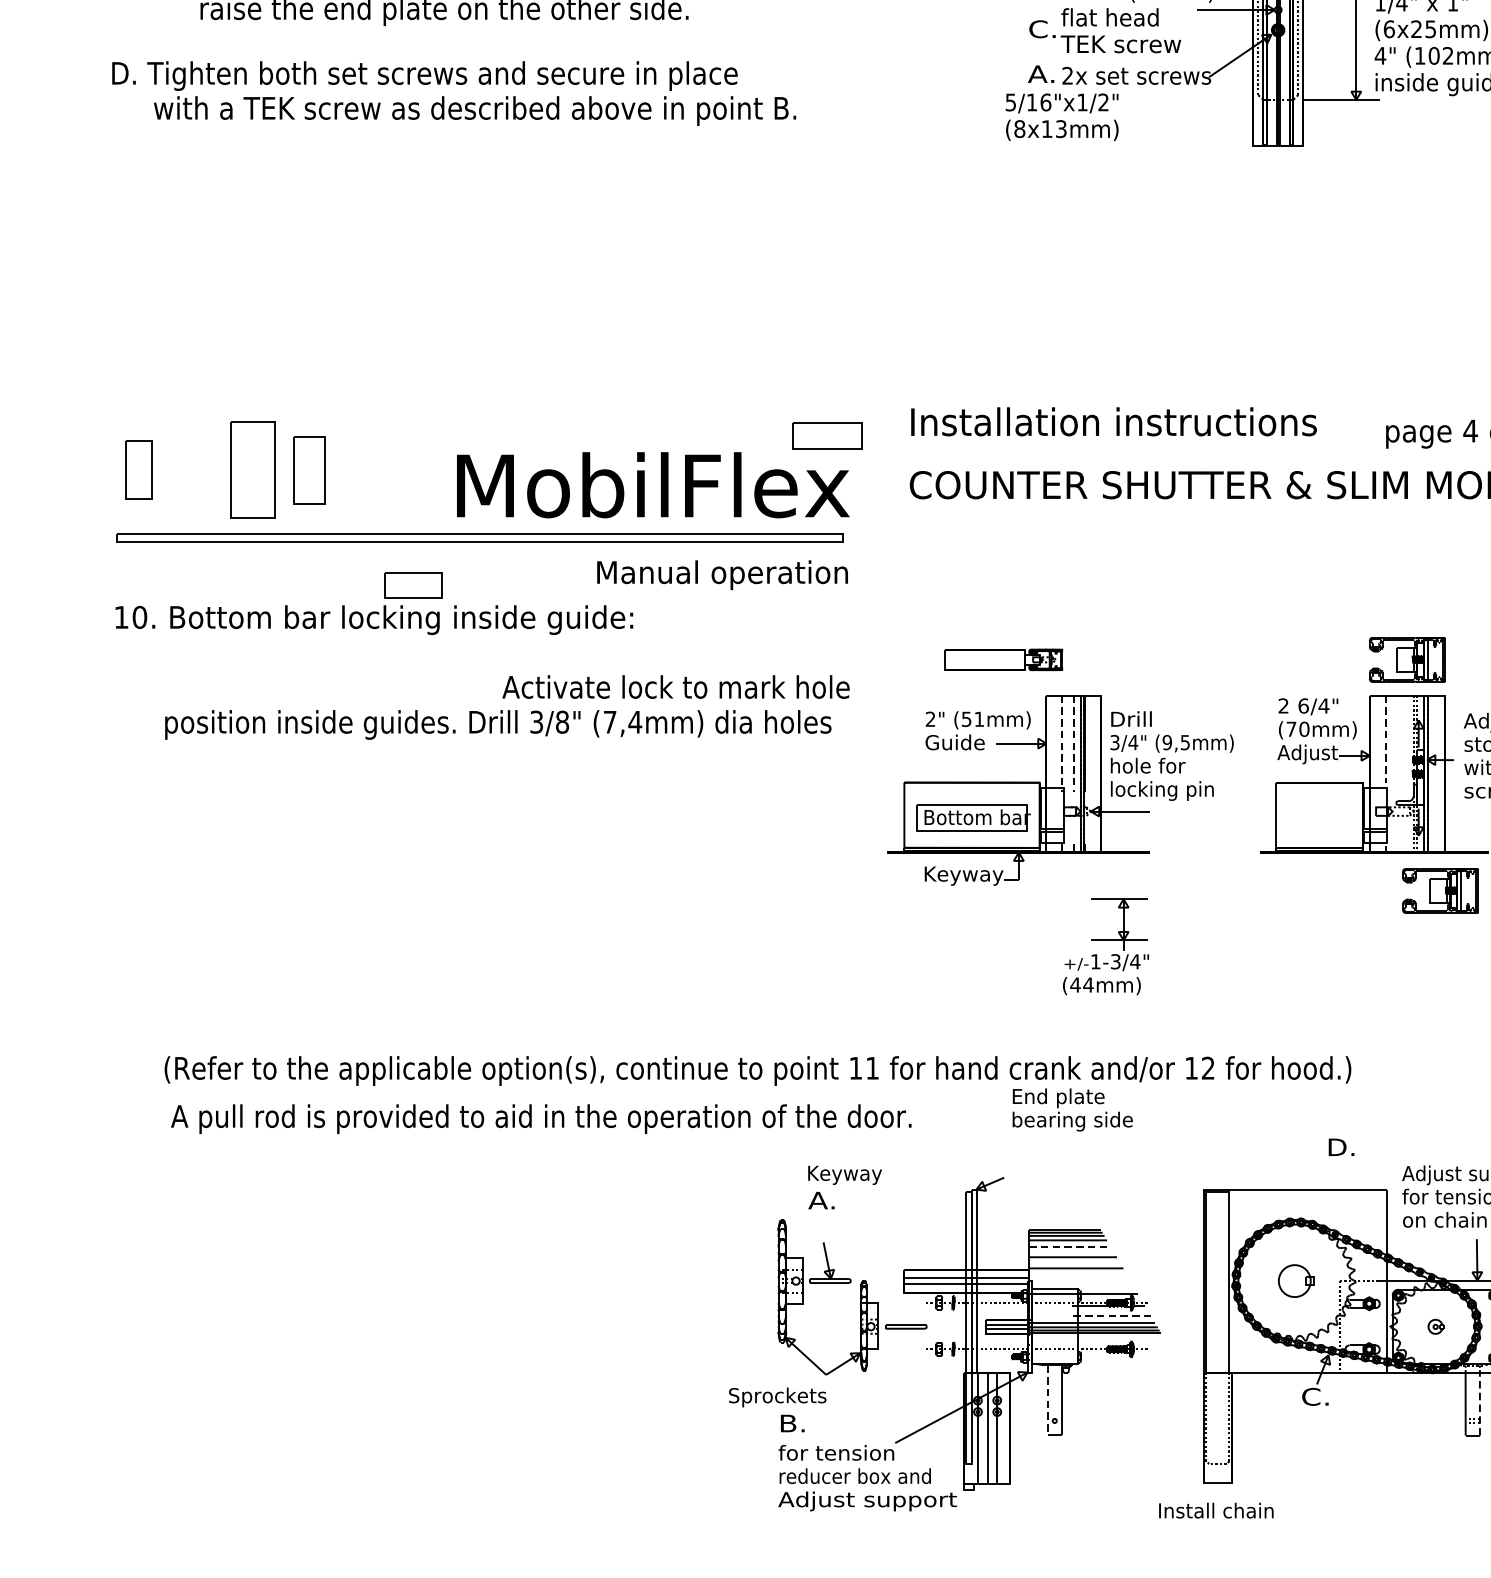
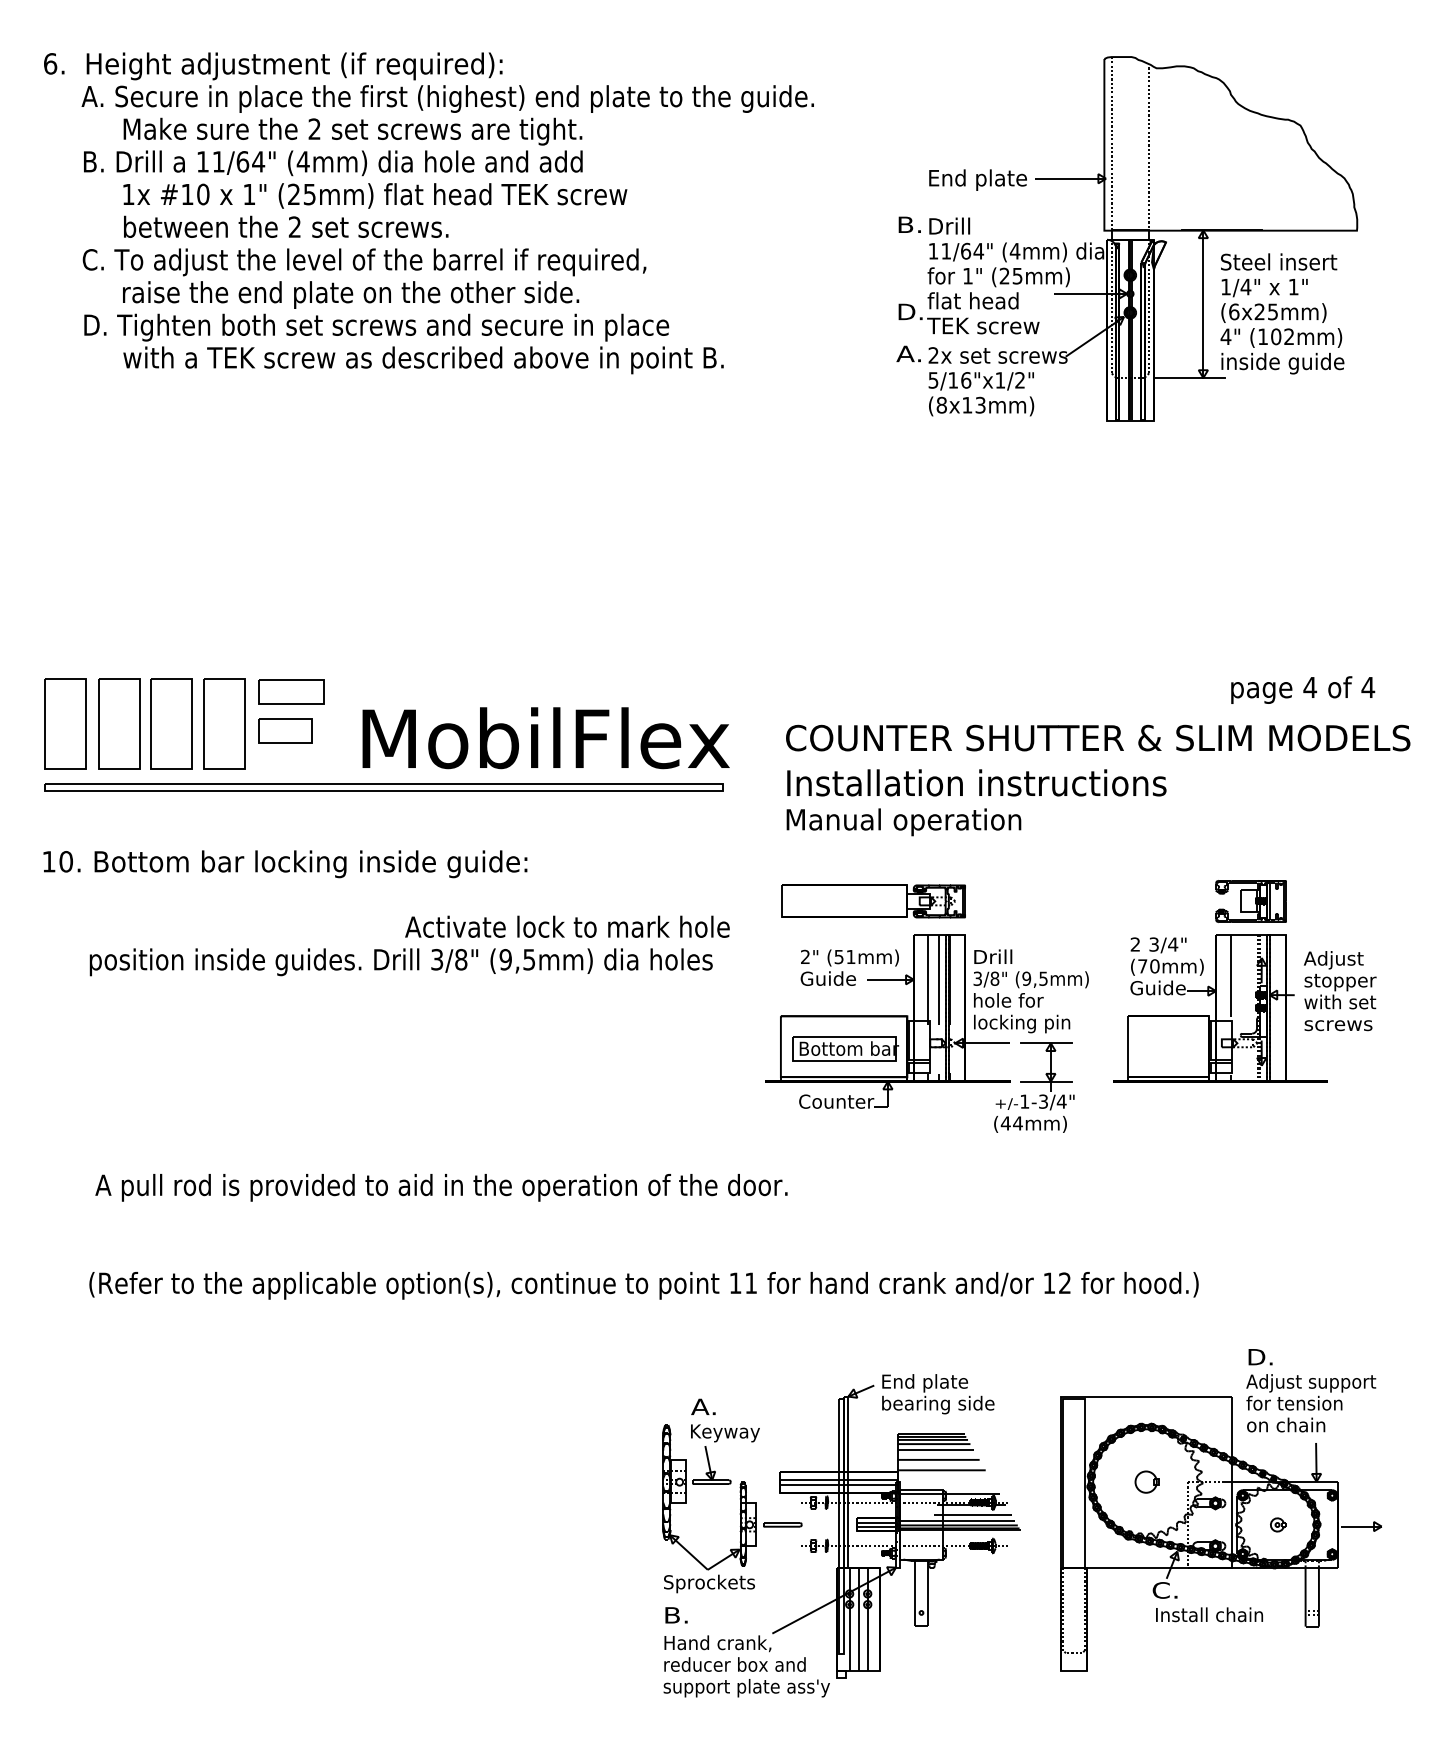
text: (1041, 28) -> (909, 311), C. -> D.
text: (453, 92) -> (403, 343), moved
text: (1062, 117) -> (981, 394), moved
text: (1113, 421) -> (976, 782), moved
part: (828, 435) -> (291, 691), moved
part: (139, 469) -> (65, 723), size x1.67
part: (196, 469) -> (119, 723), added
part: (309, 469) -> (224, 723), size x1.43
text: (722, 575) -> (903, 822), moved
part: (414, 585) -> (285, 730), moved
part: (1003, 659) -> (873, 901), size x1.67
text: (1304, 705) -> (1154, 944), 6/4" -> 3/4"
text: (622, 721) -> (517, 959), (7,4mm) -> (9,5mm)
line: (1386, 740) -> (1231, 976), dashed -> solid
text: (1132, 742) -> (994, 978), 3/4" -> 3/8"
line: (1062, 743) -> (928, 979), dashed -> solid
line: (1074, 743) -> (939, 979), dashed -> solid
text: (1307, 754) -> (1157, 989), Adjust -> Guide
text: (963, 876) -> (836, 1103), Keyway -> Counter
part: (1439, 890) -> (1281, 1117), removed
part: (1106, 946) -> (1034, 1087), moved
text: (1072, 1110) -> (938, 1394), moved
text: (541, 1118) -> (441, 1187), moved
text: (1341, 1147) -> (1260, 1357), moved
text: (845, 1175) -> (725, 1433), moved
line: (1070, 1247) -> (936, 1450), dashed -> solid
part: (1295, 1280) -> (1146, 1481), size x0.71
line: (1110, 1316) -> (973, 1515), dashed -> solid
text: (777, 1396) -> (709, 1583), moved
line: (1047, 1400) -> (914, 1593), dashed -> solid
line: (1479, 1403) -> (1318, 1596), dashed -> solid
text: (836, 1453) -> (717, 1643), for tension -> Hand crank,
text: (867, 1501) -> (746, 1688), Adjust support -> support plate ass'y
text: (1216, 1510) -> (1209, 1614), moved

